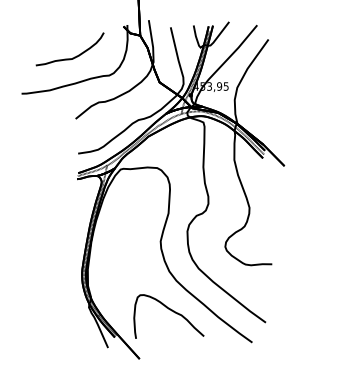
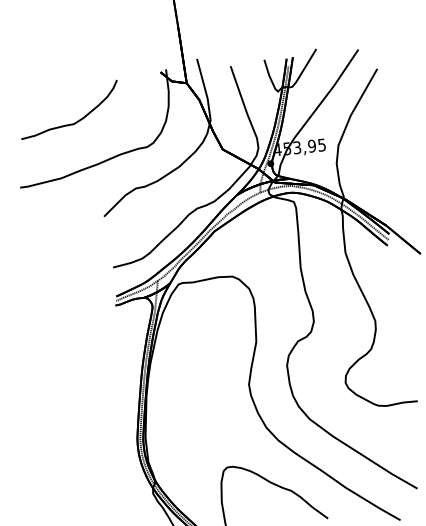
curve: (72, 57) -> (74, 121), moved

